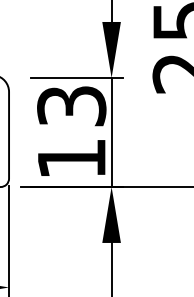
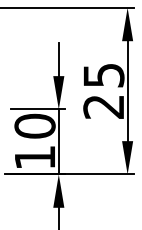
text: (70, 104) -> (34, 125), 13 -> 10

